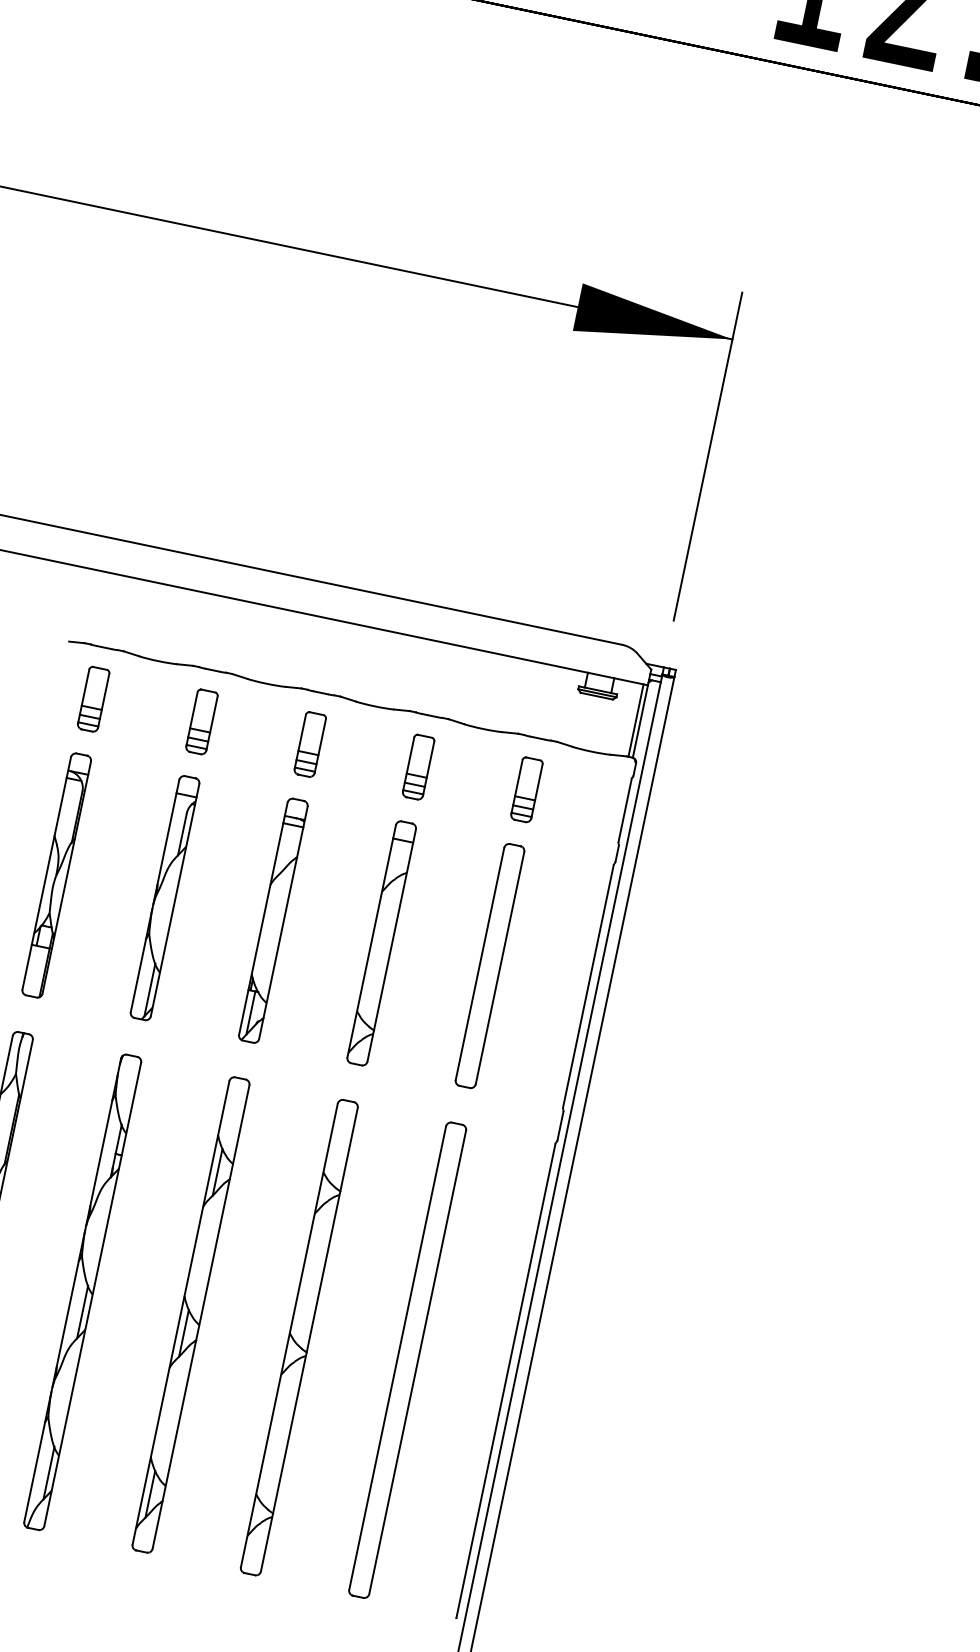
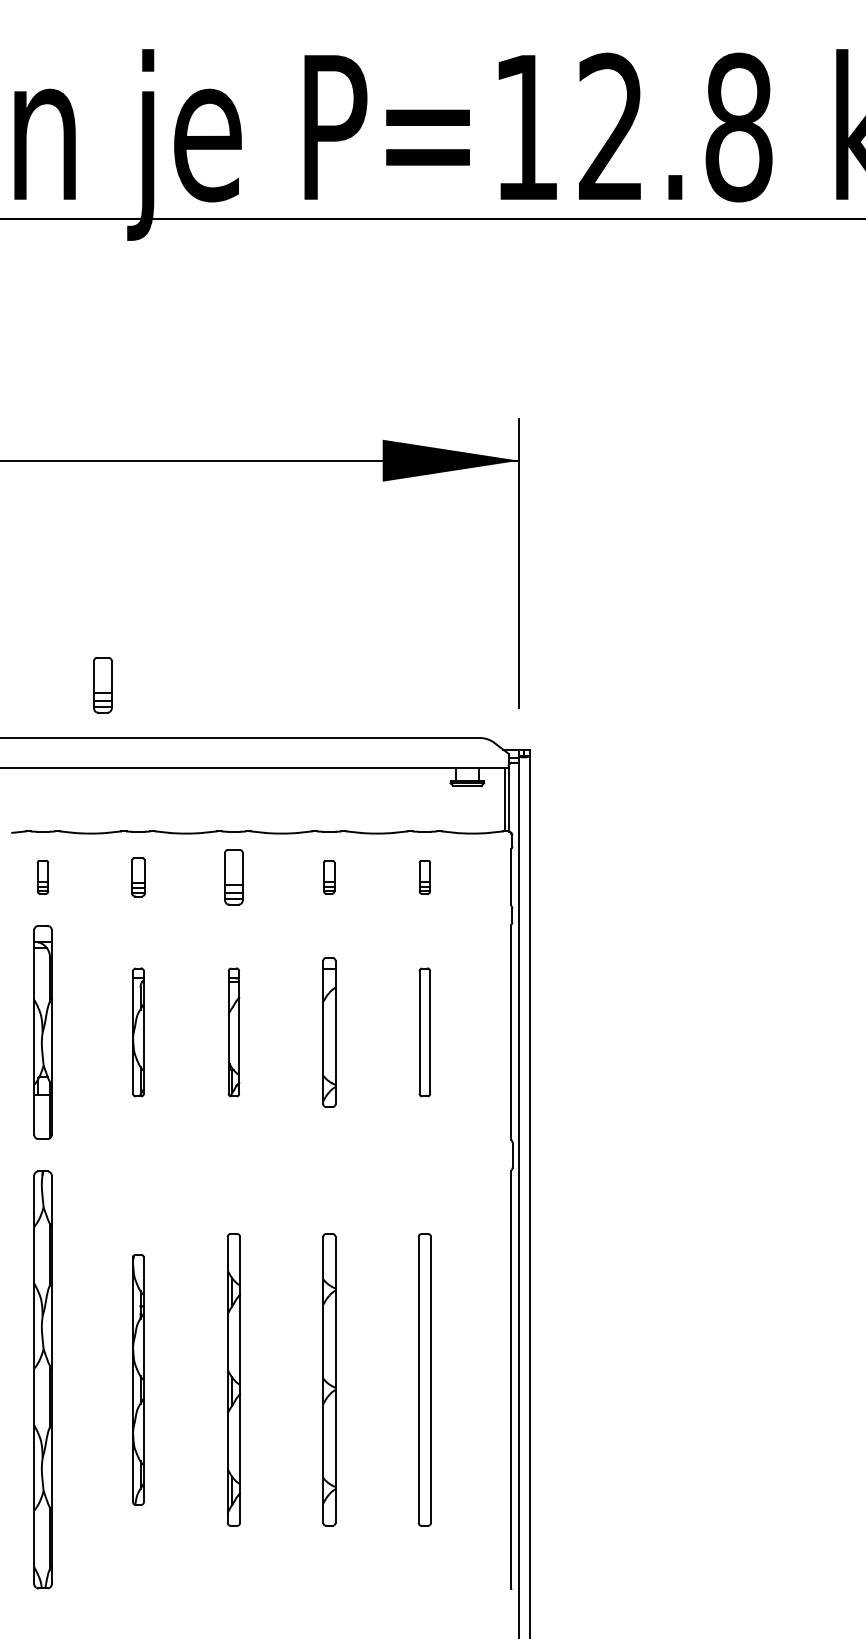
part: (206, 495) -> (102, 685), added
part: (92, 699) -> (42, 877), size x0.6
part: (201, 722) -> (138, 877), size x0.7
part: (417, 767) -> (328, 877), size x0.6
part: (526, 790) -> (424, 877), size x0.6
part: (165, 898) -> (138, 1032), size x0.6
part: (272, 920) -> (233, 1032), size x0.6
part: (381, 943) -> (329, 1032), size x0.7
part: (489, 965) -> (424, 1032), size x0.6
part: (82, 1291) -> (138, 1379), size x0.6
part: (190, 1314) -> (233, 1379), size x0.7
part: (299, 1337) -> (329, 1379), size x0.7
part: (407, 1359) -> (424, 1379), size x0.7

